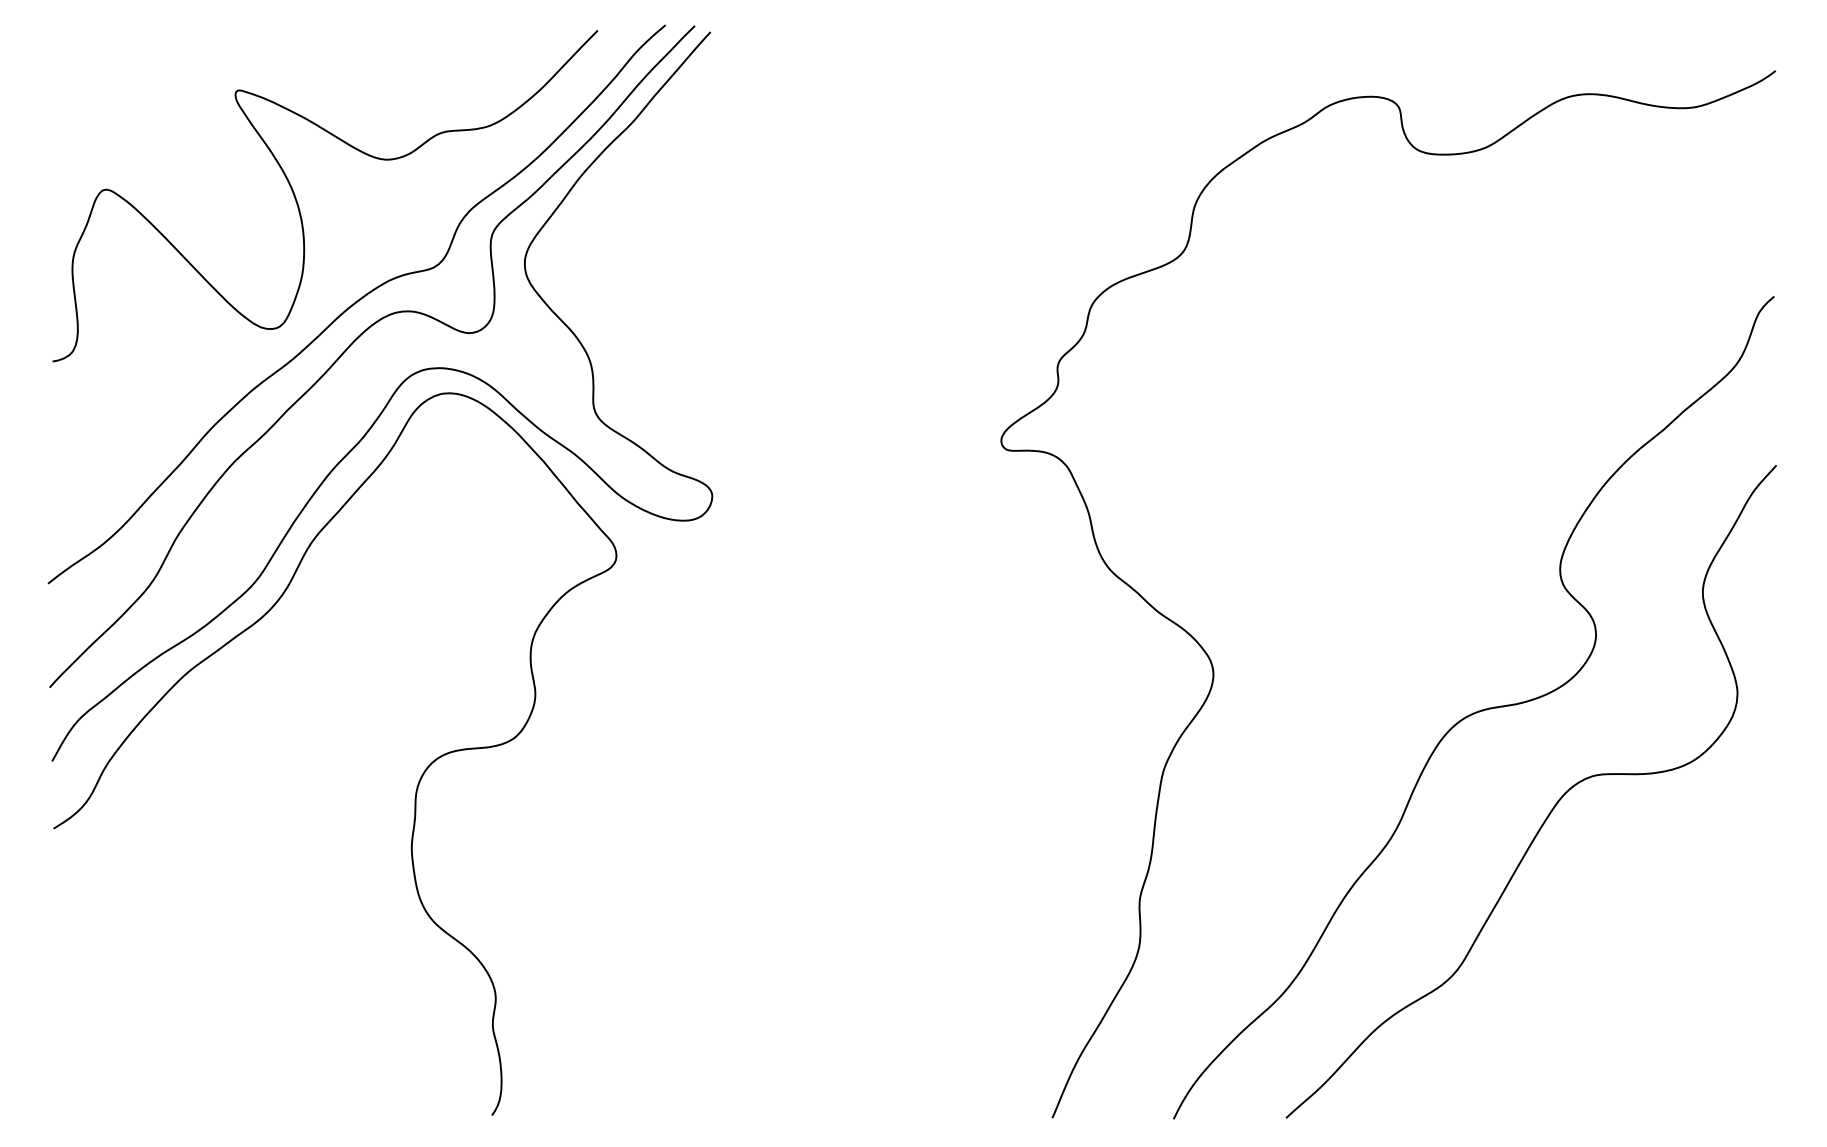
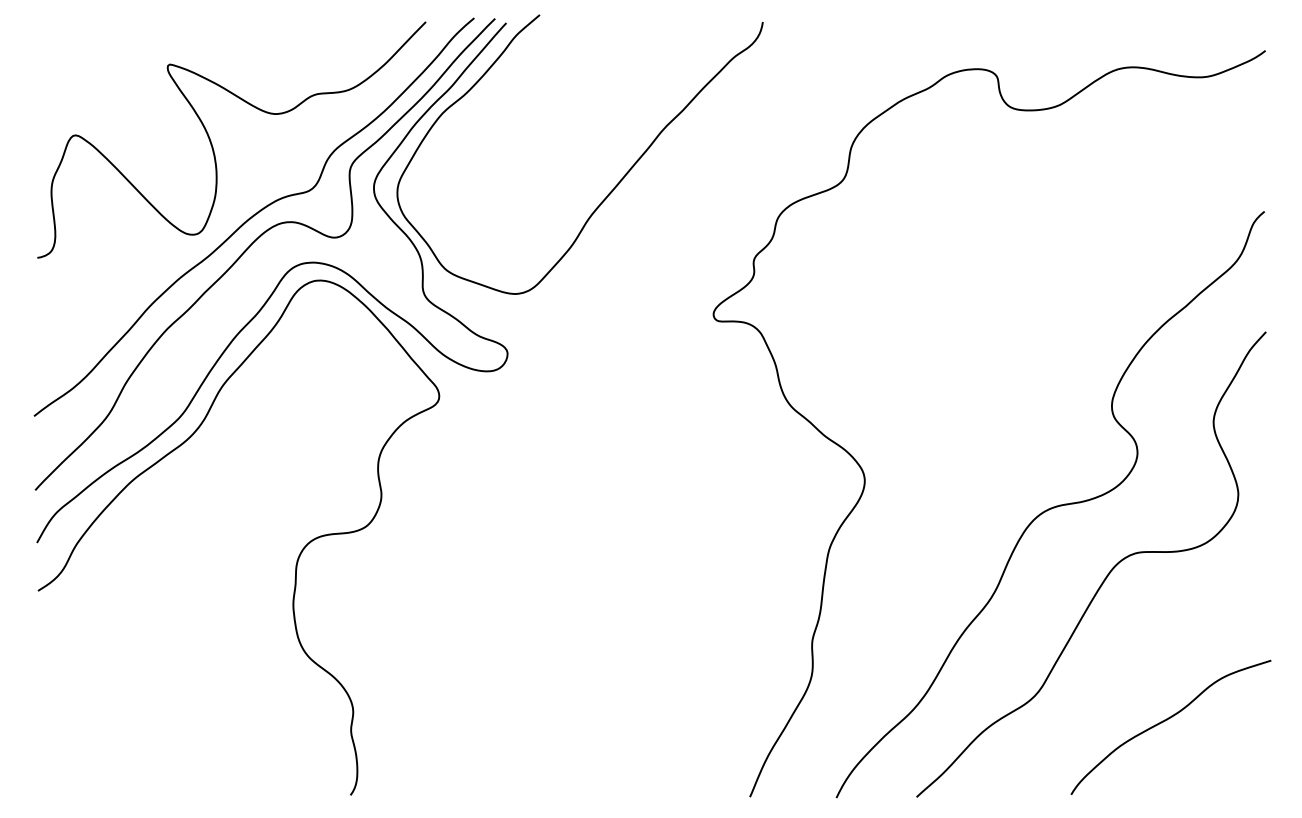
curve: (864, 259) -> (616, 185), added
curve: (1637, 1010) -> (1167, 720), added

